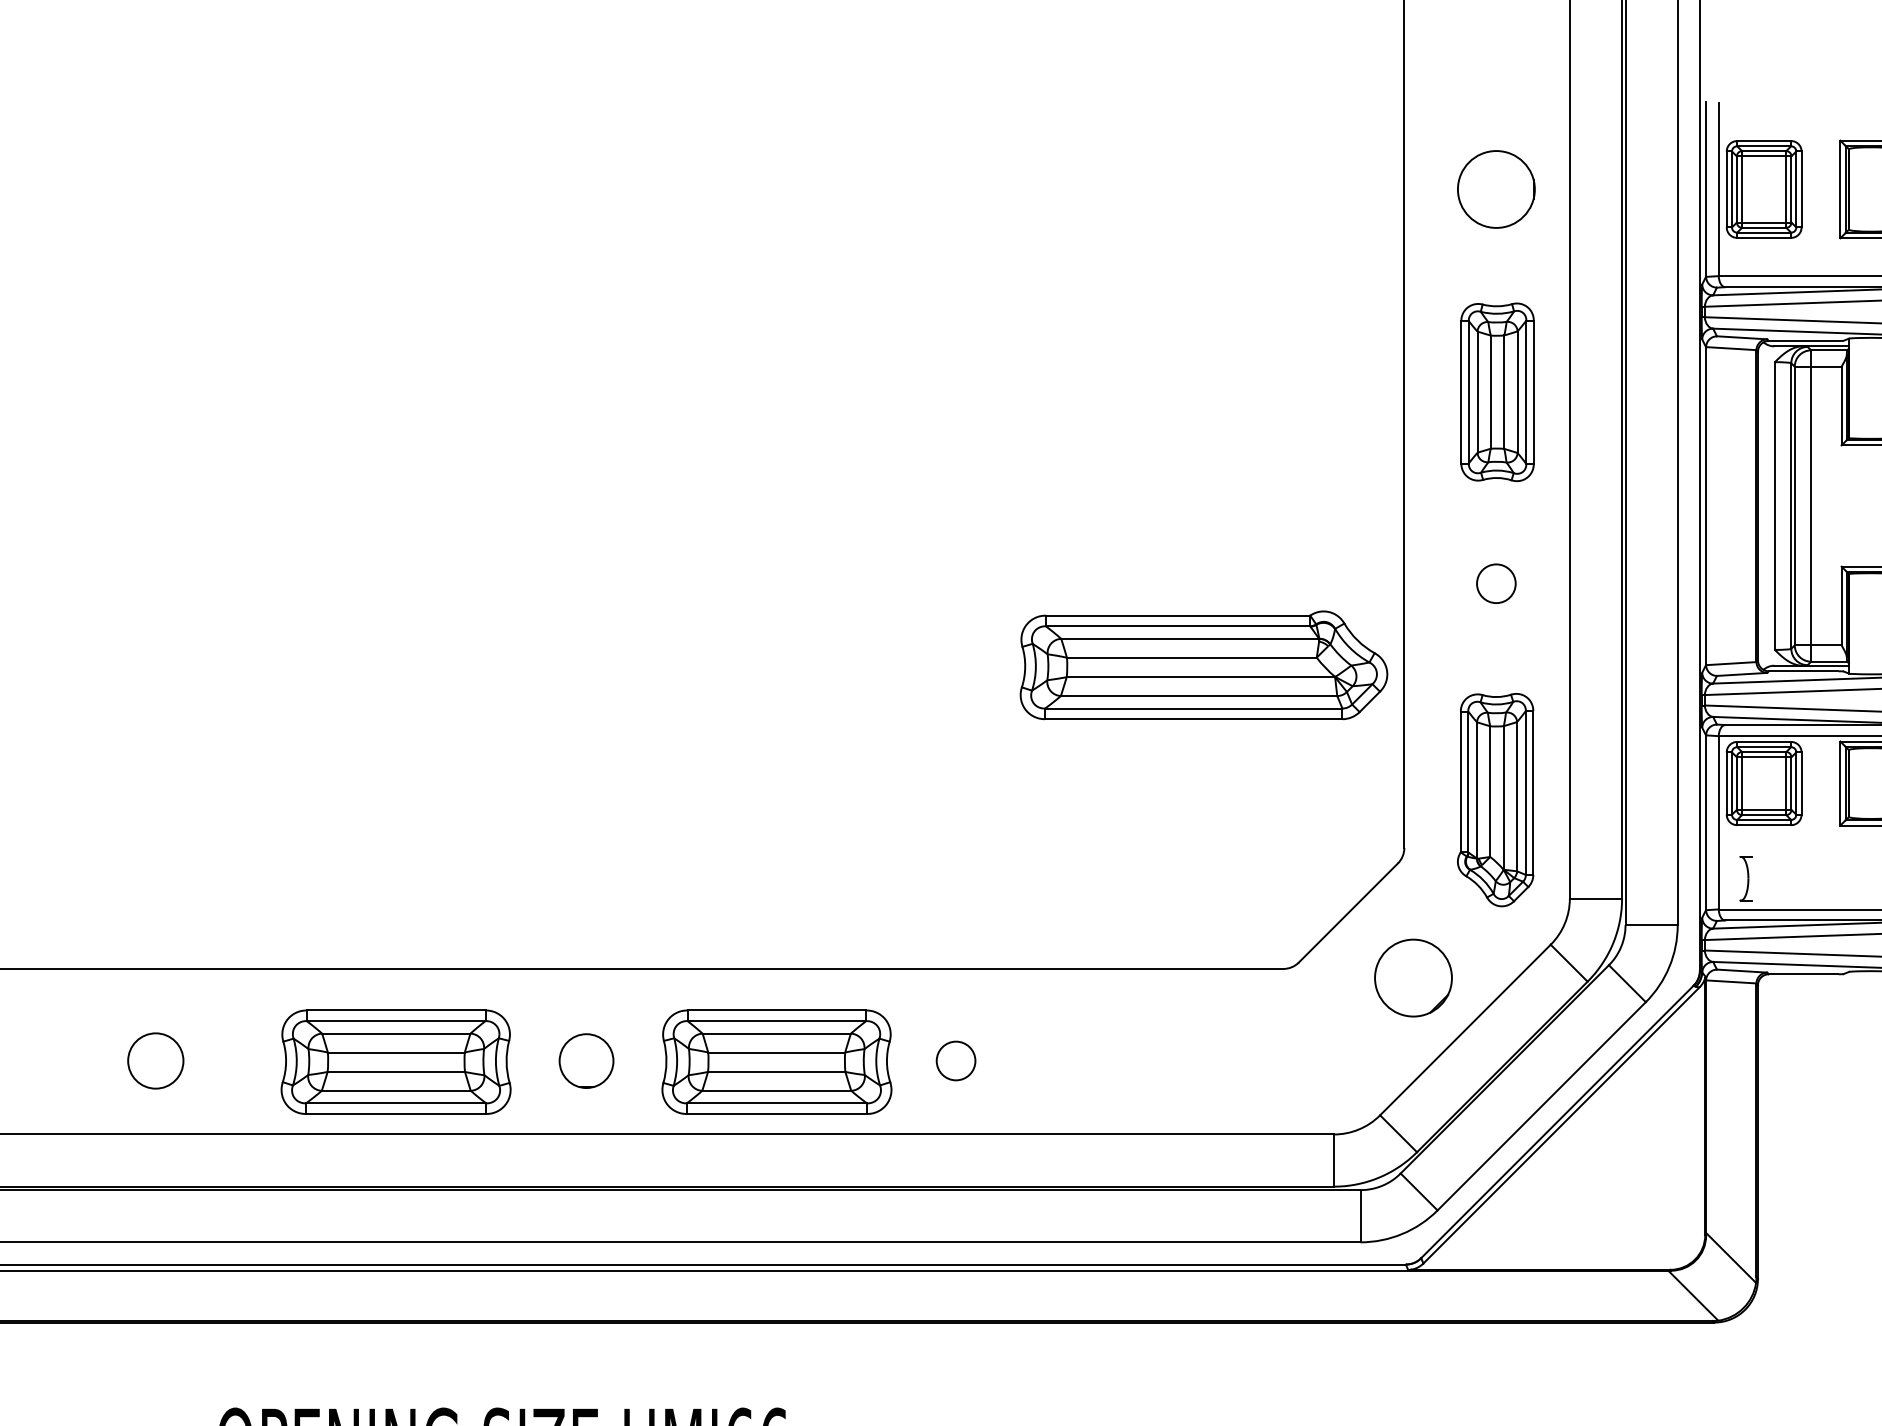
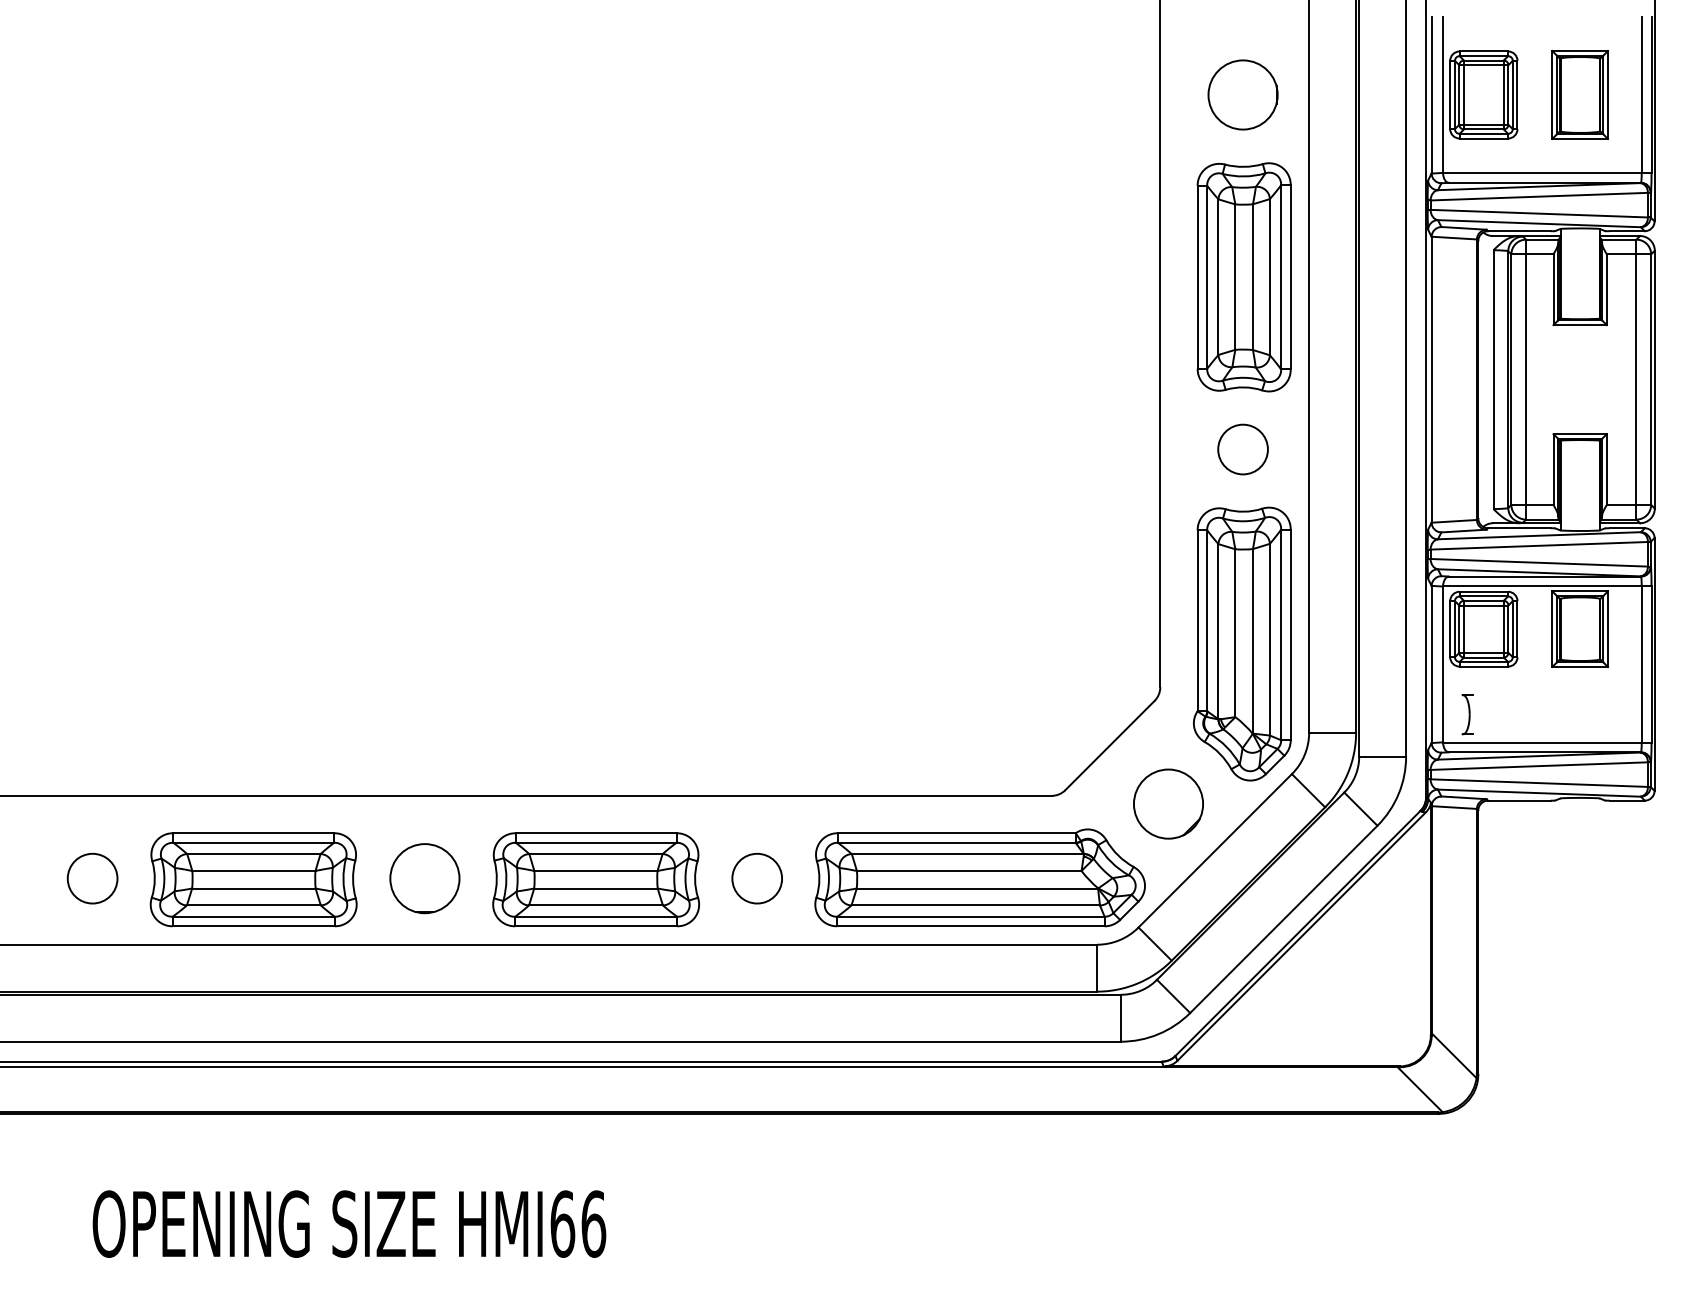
part: (1496, 392) -> (1243, 277), size x1.43
circle: (1495, 583) -> (1242, 449), size x1.43
part: (1203, 664) -> (979, 877), moved
part: (1495, 799) -> (1242, 643), size x1.43
circle: (155, 1060) -> (92, 878), moved
circle: (586, 1060) -> (424, 878), size x1.43
circle: (956, 1060) -> (757, 878), size x1.43

